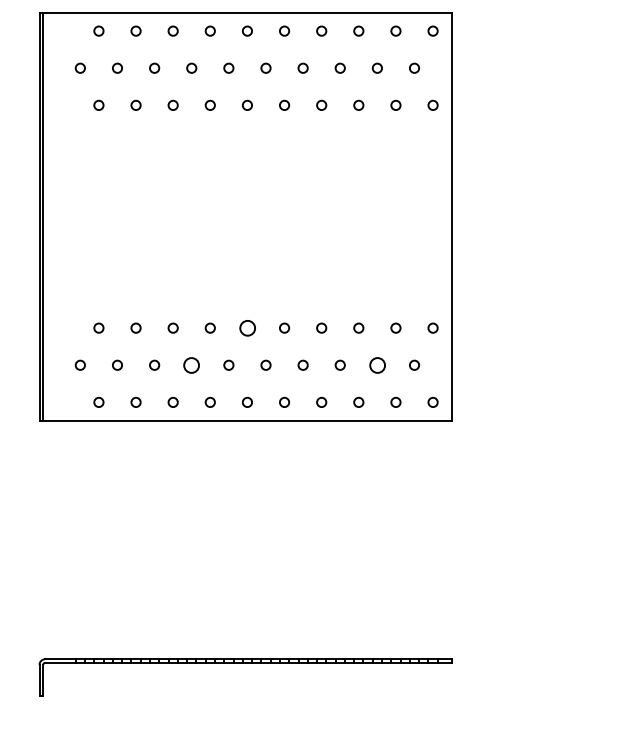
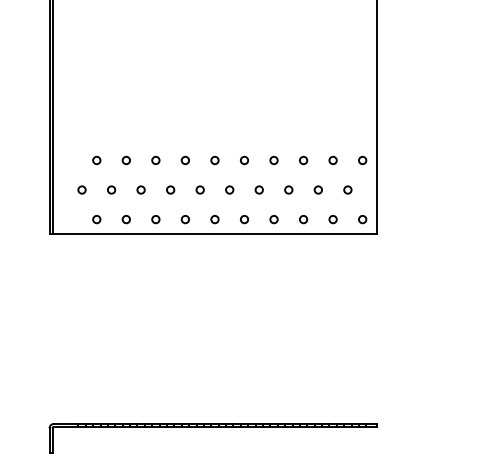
circle: (246, 327) -> (214, 159), size x0.62
circle: (191, 364) -> (170, 189), size x0.62
circle: (376, 364) -> (317, 189), size x0.62

